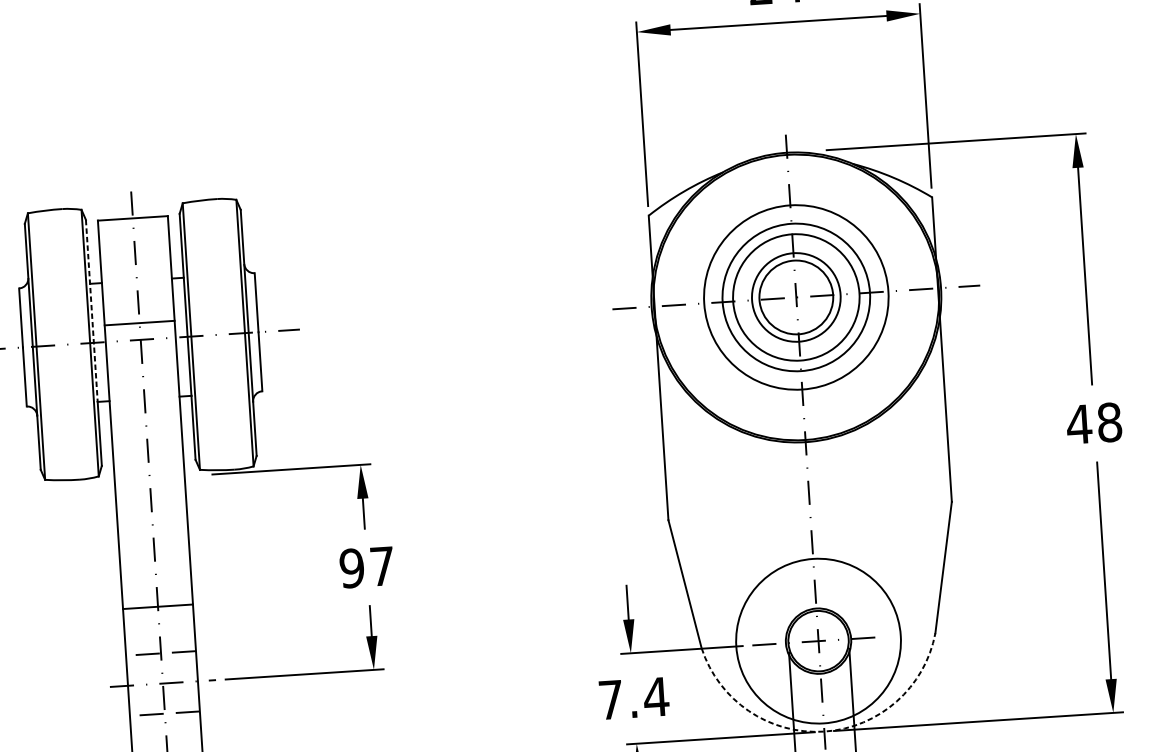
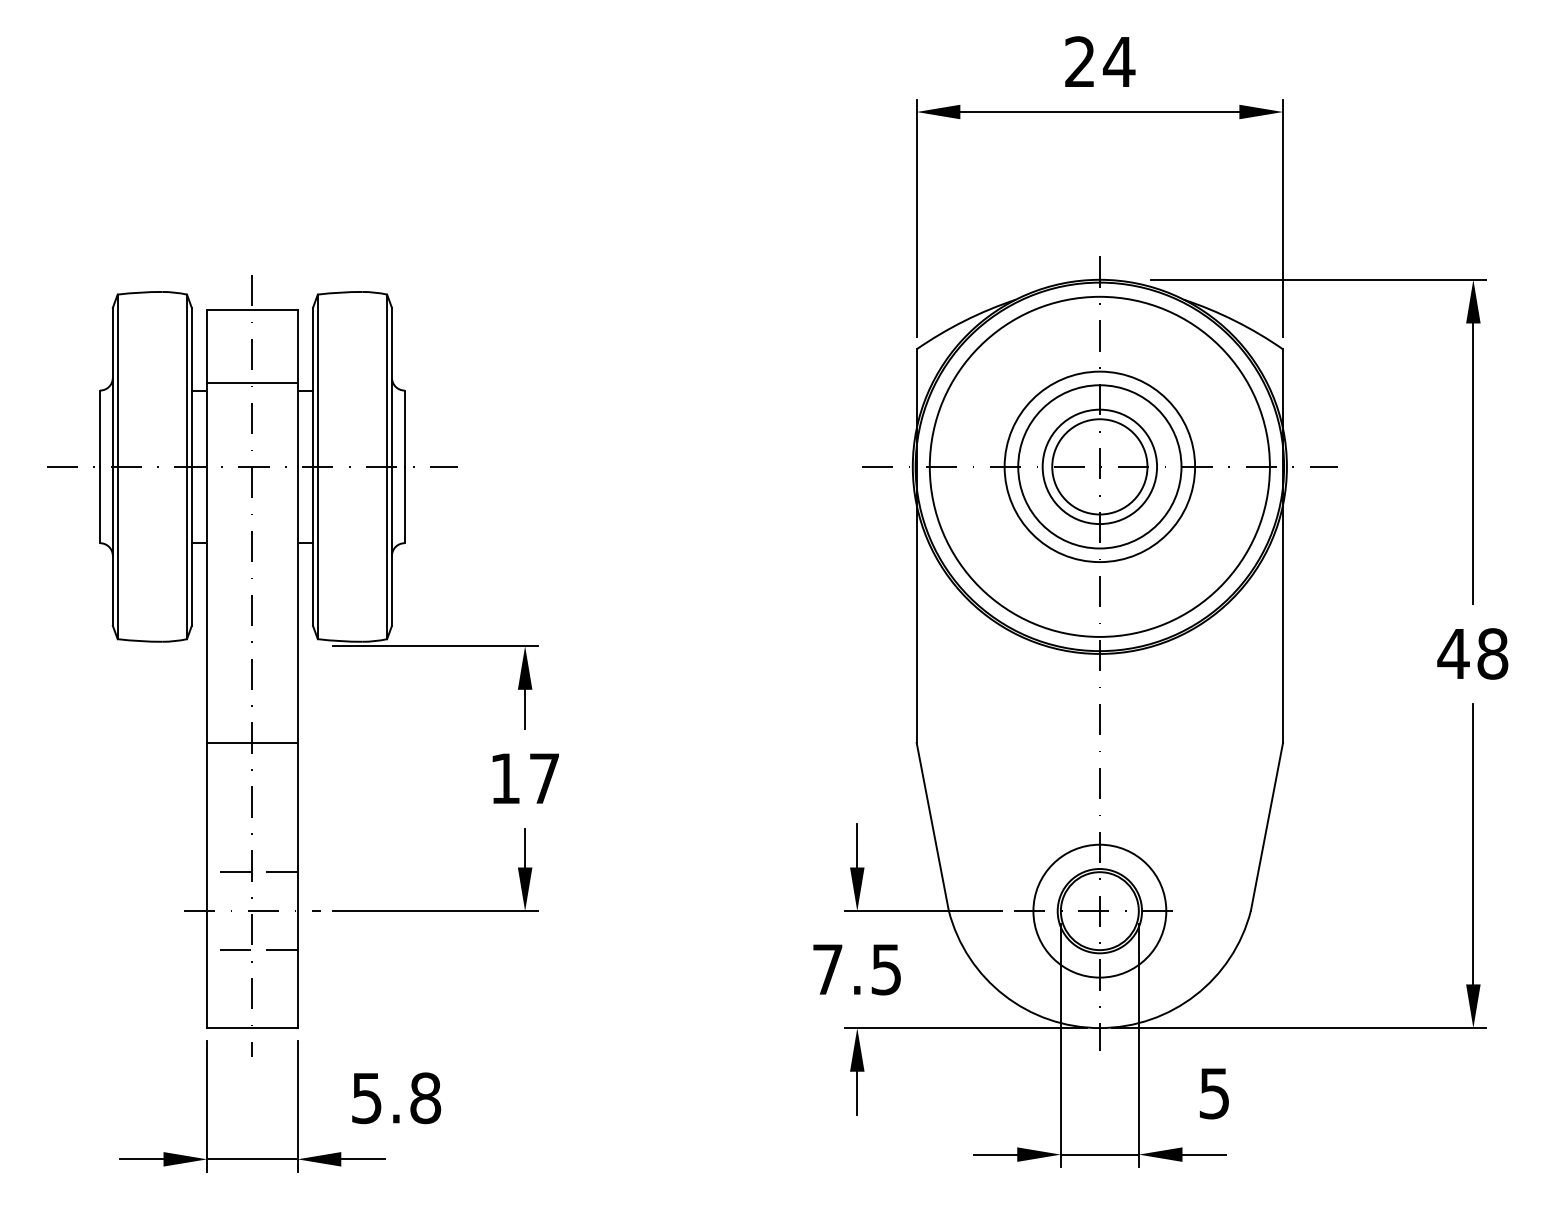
circle: (796, 297) -> (1099, 466), size x1.43
line: (91, 310) -> (191, 425), dashed -> solid
line: (139, 323) -> (252, 383), moved
text: (351, 568) -> (504, 778), 97 -> 17
line: (158, 606) -> (252, 742), moved
circle: (818, 640) -> (1099, 910), size x0.62
text: (656, 696) -> (886, 969), 7.4 -> 7.5
arc: (824, 731) -> (1099, 1028), dashed -> solid

